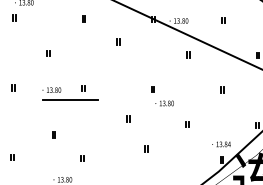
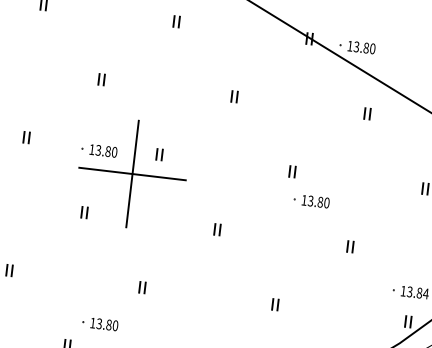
part: (118, 41) -> (234, 95), moved
line: (70, 100) -> (132, 174), added
part: (128, 118) -> (217, 228), moved
part: (53, 134) -> (83, 211), moved
part: (146, 148) -> (276, 303), moved

